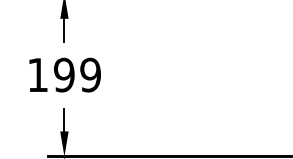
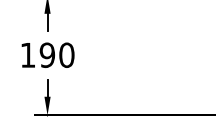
text: (90, 75) -> (66, 55), 199 -> 190

